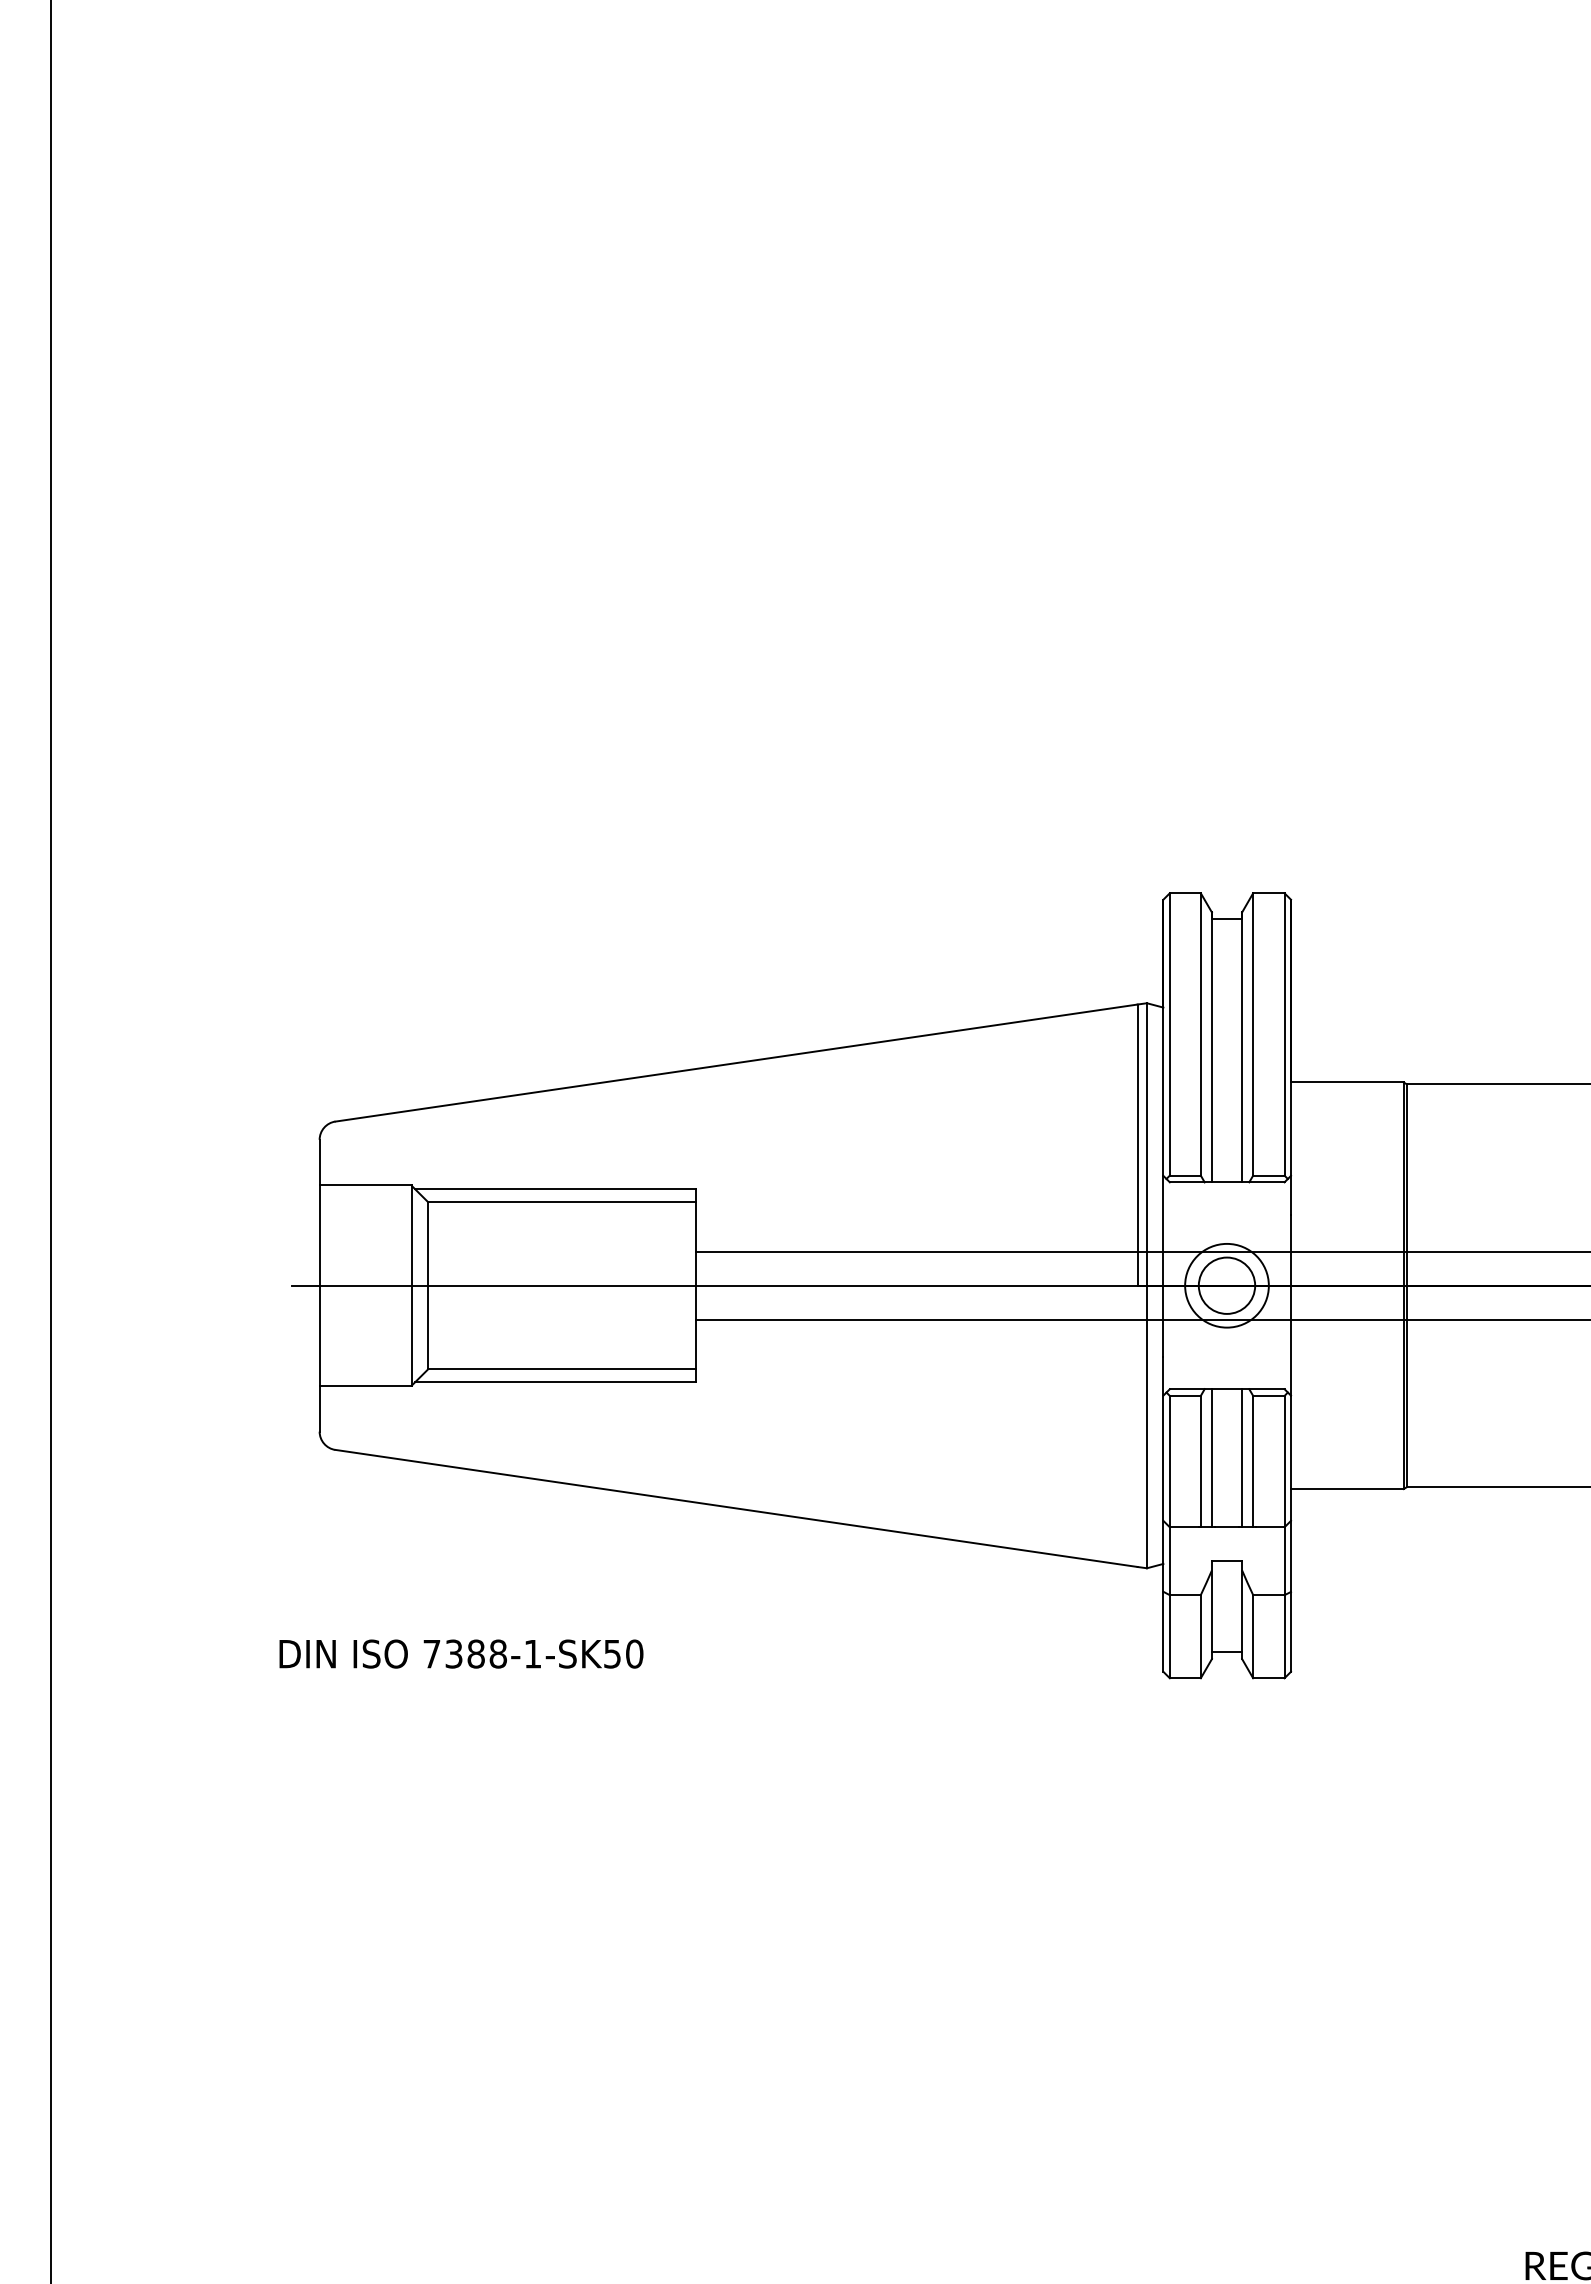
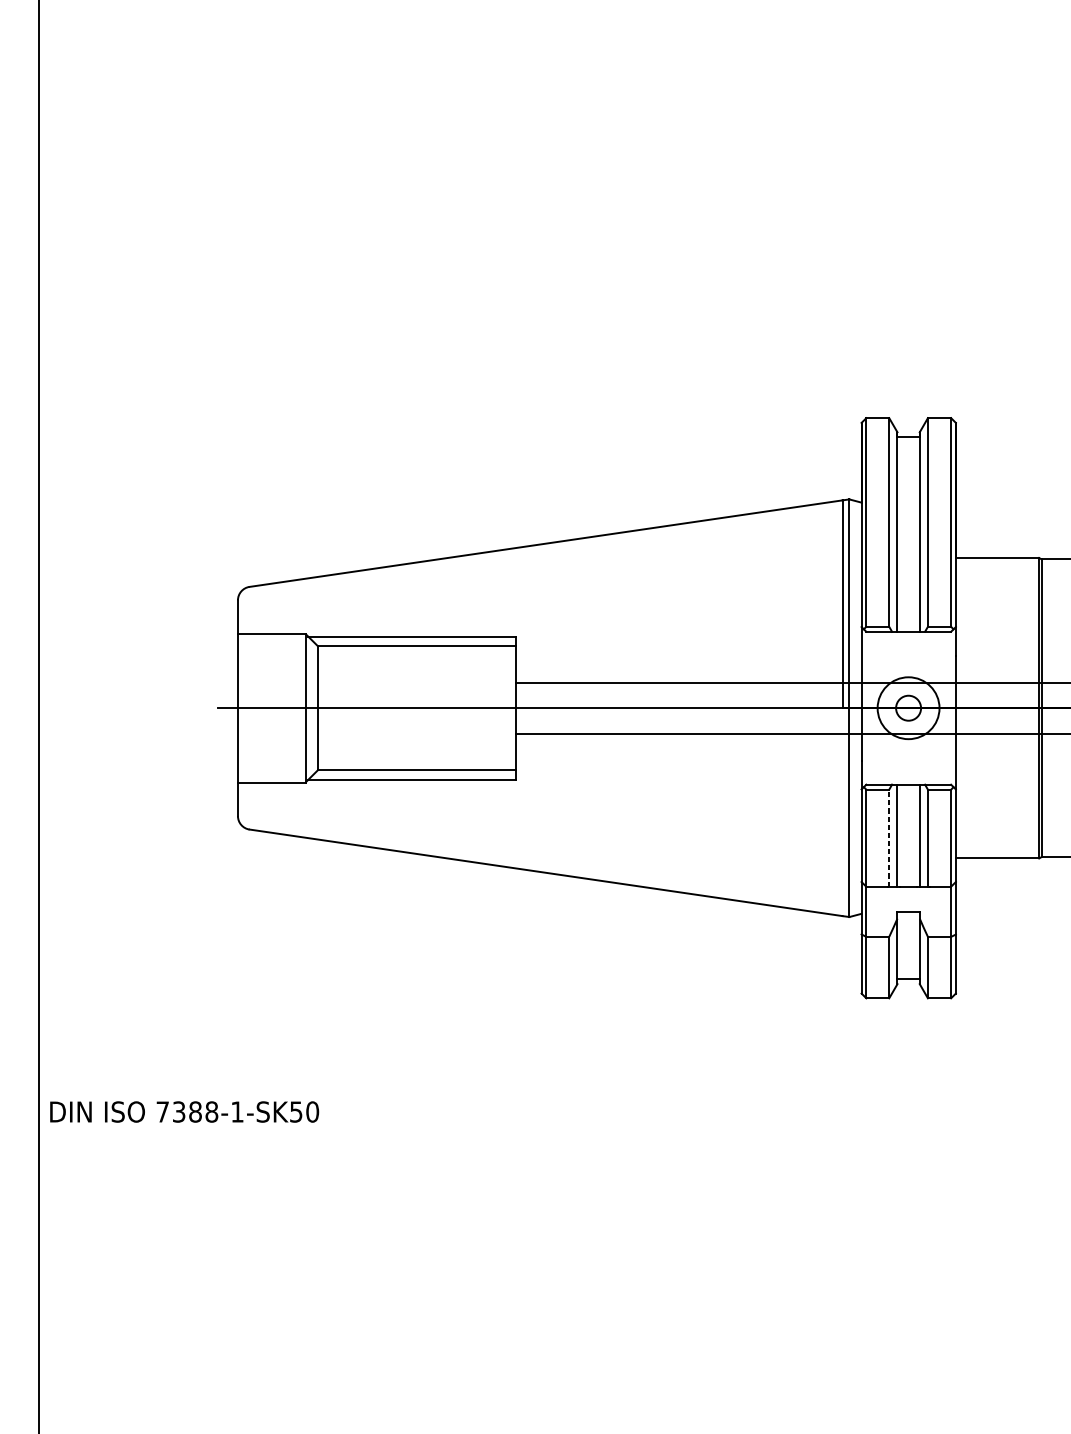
circle: (1226, 1285) -> (908, 708), size x0.6
line: (1200, 1461) -> (889, 838), solid -> dashed
text: (461, 1653) -> (184, 1111), moved

